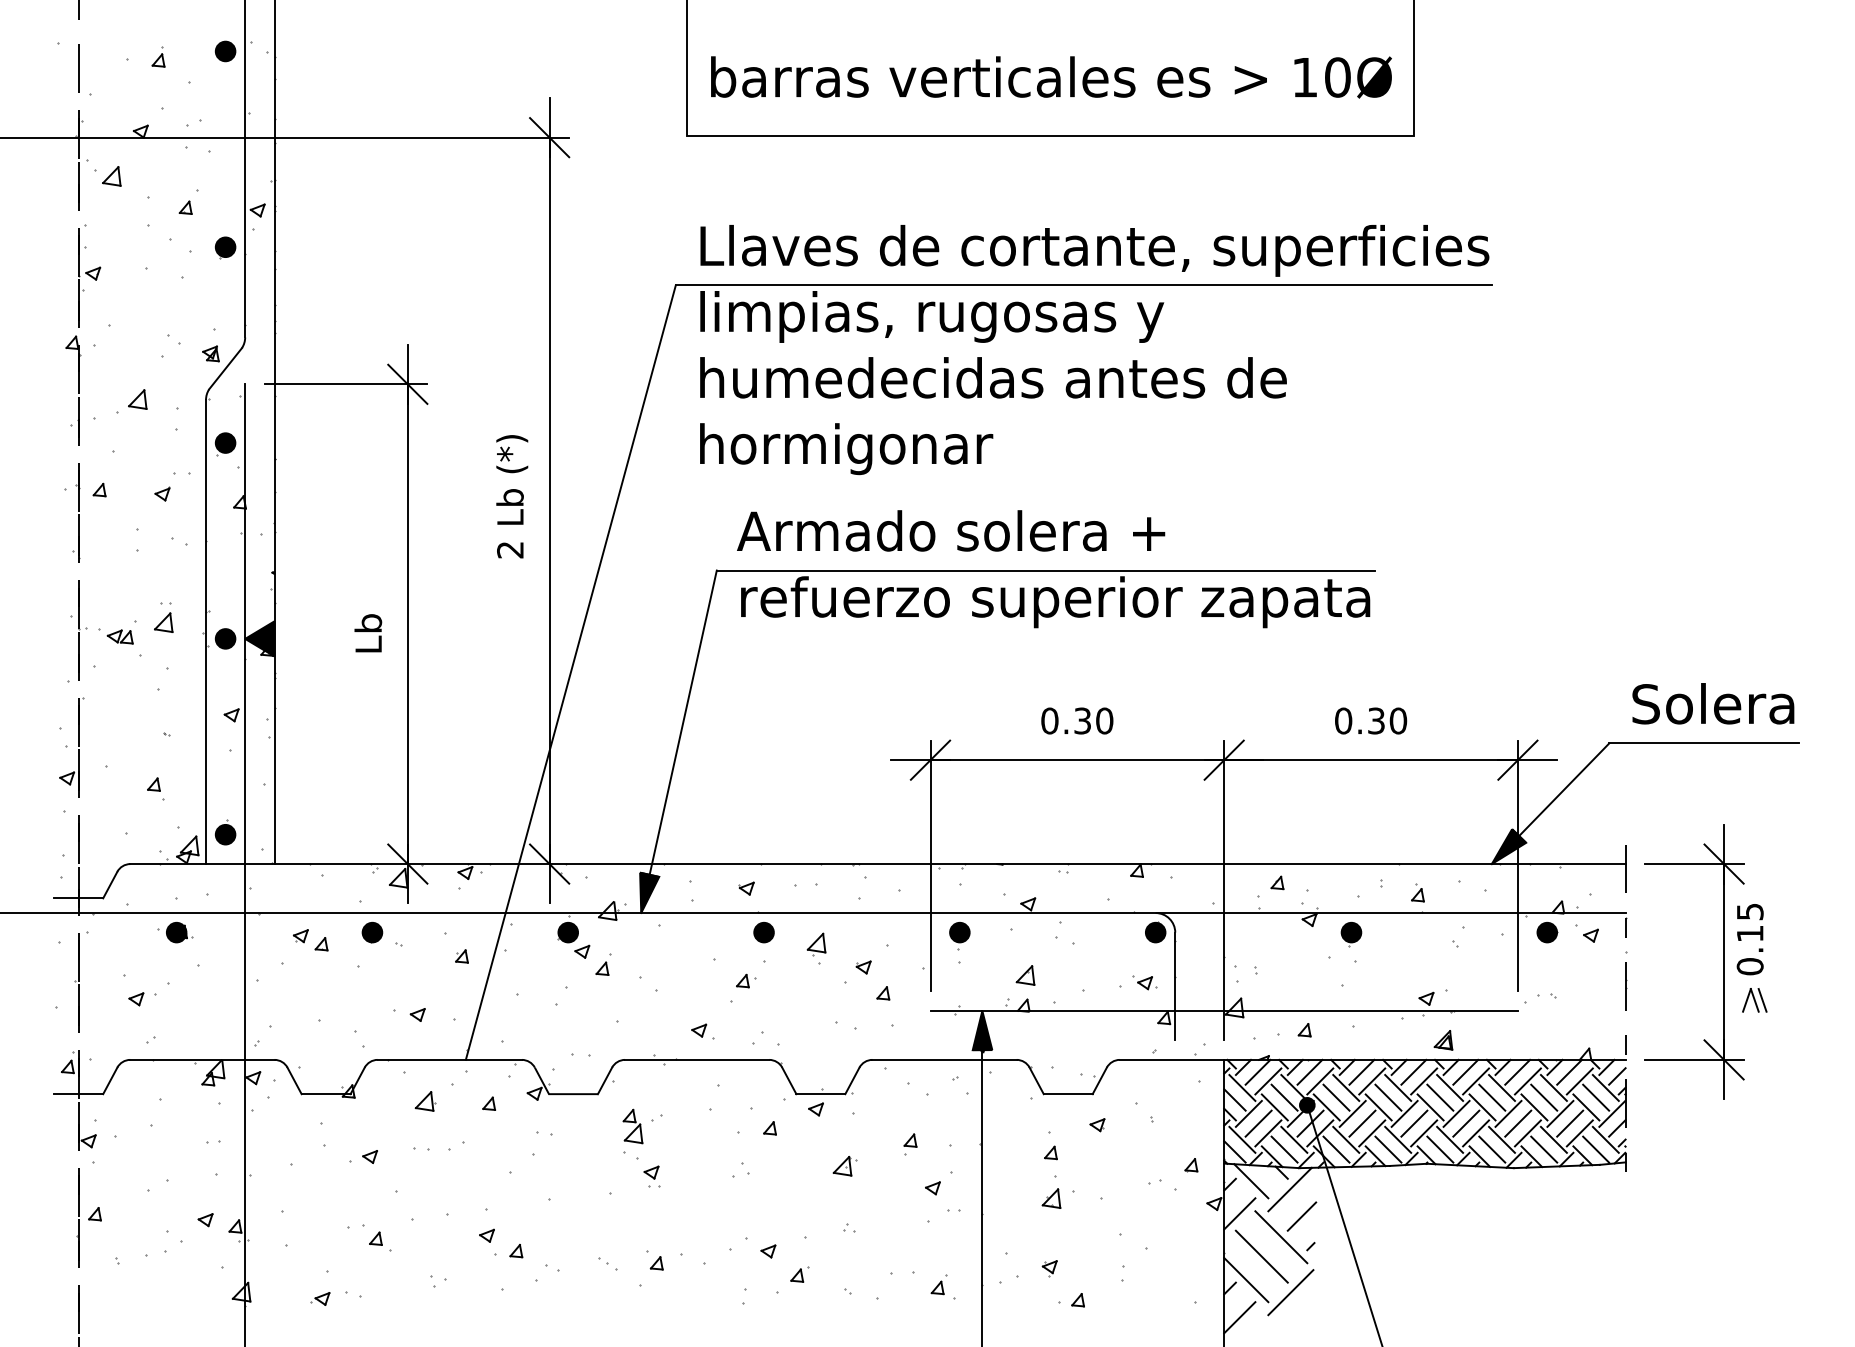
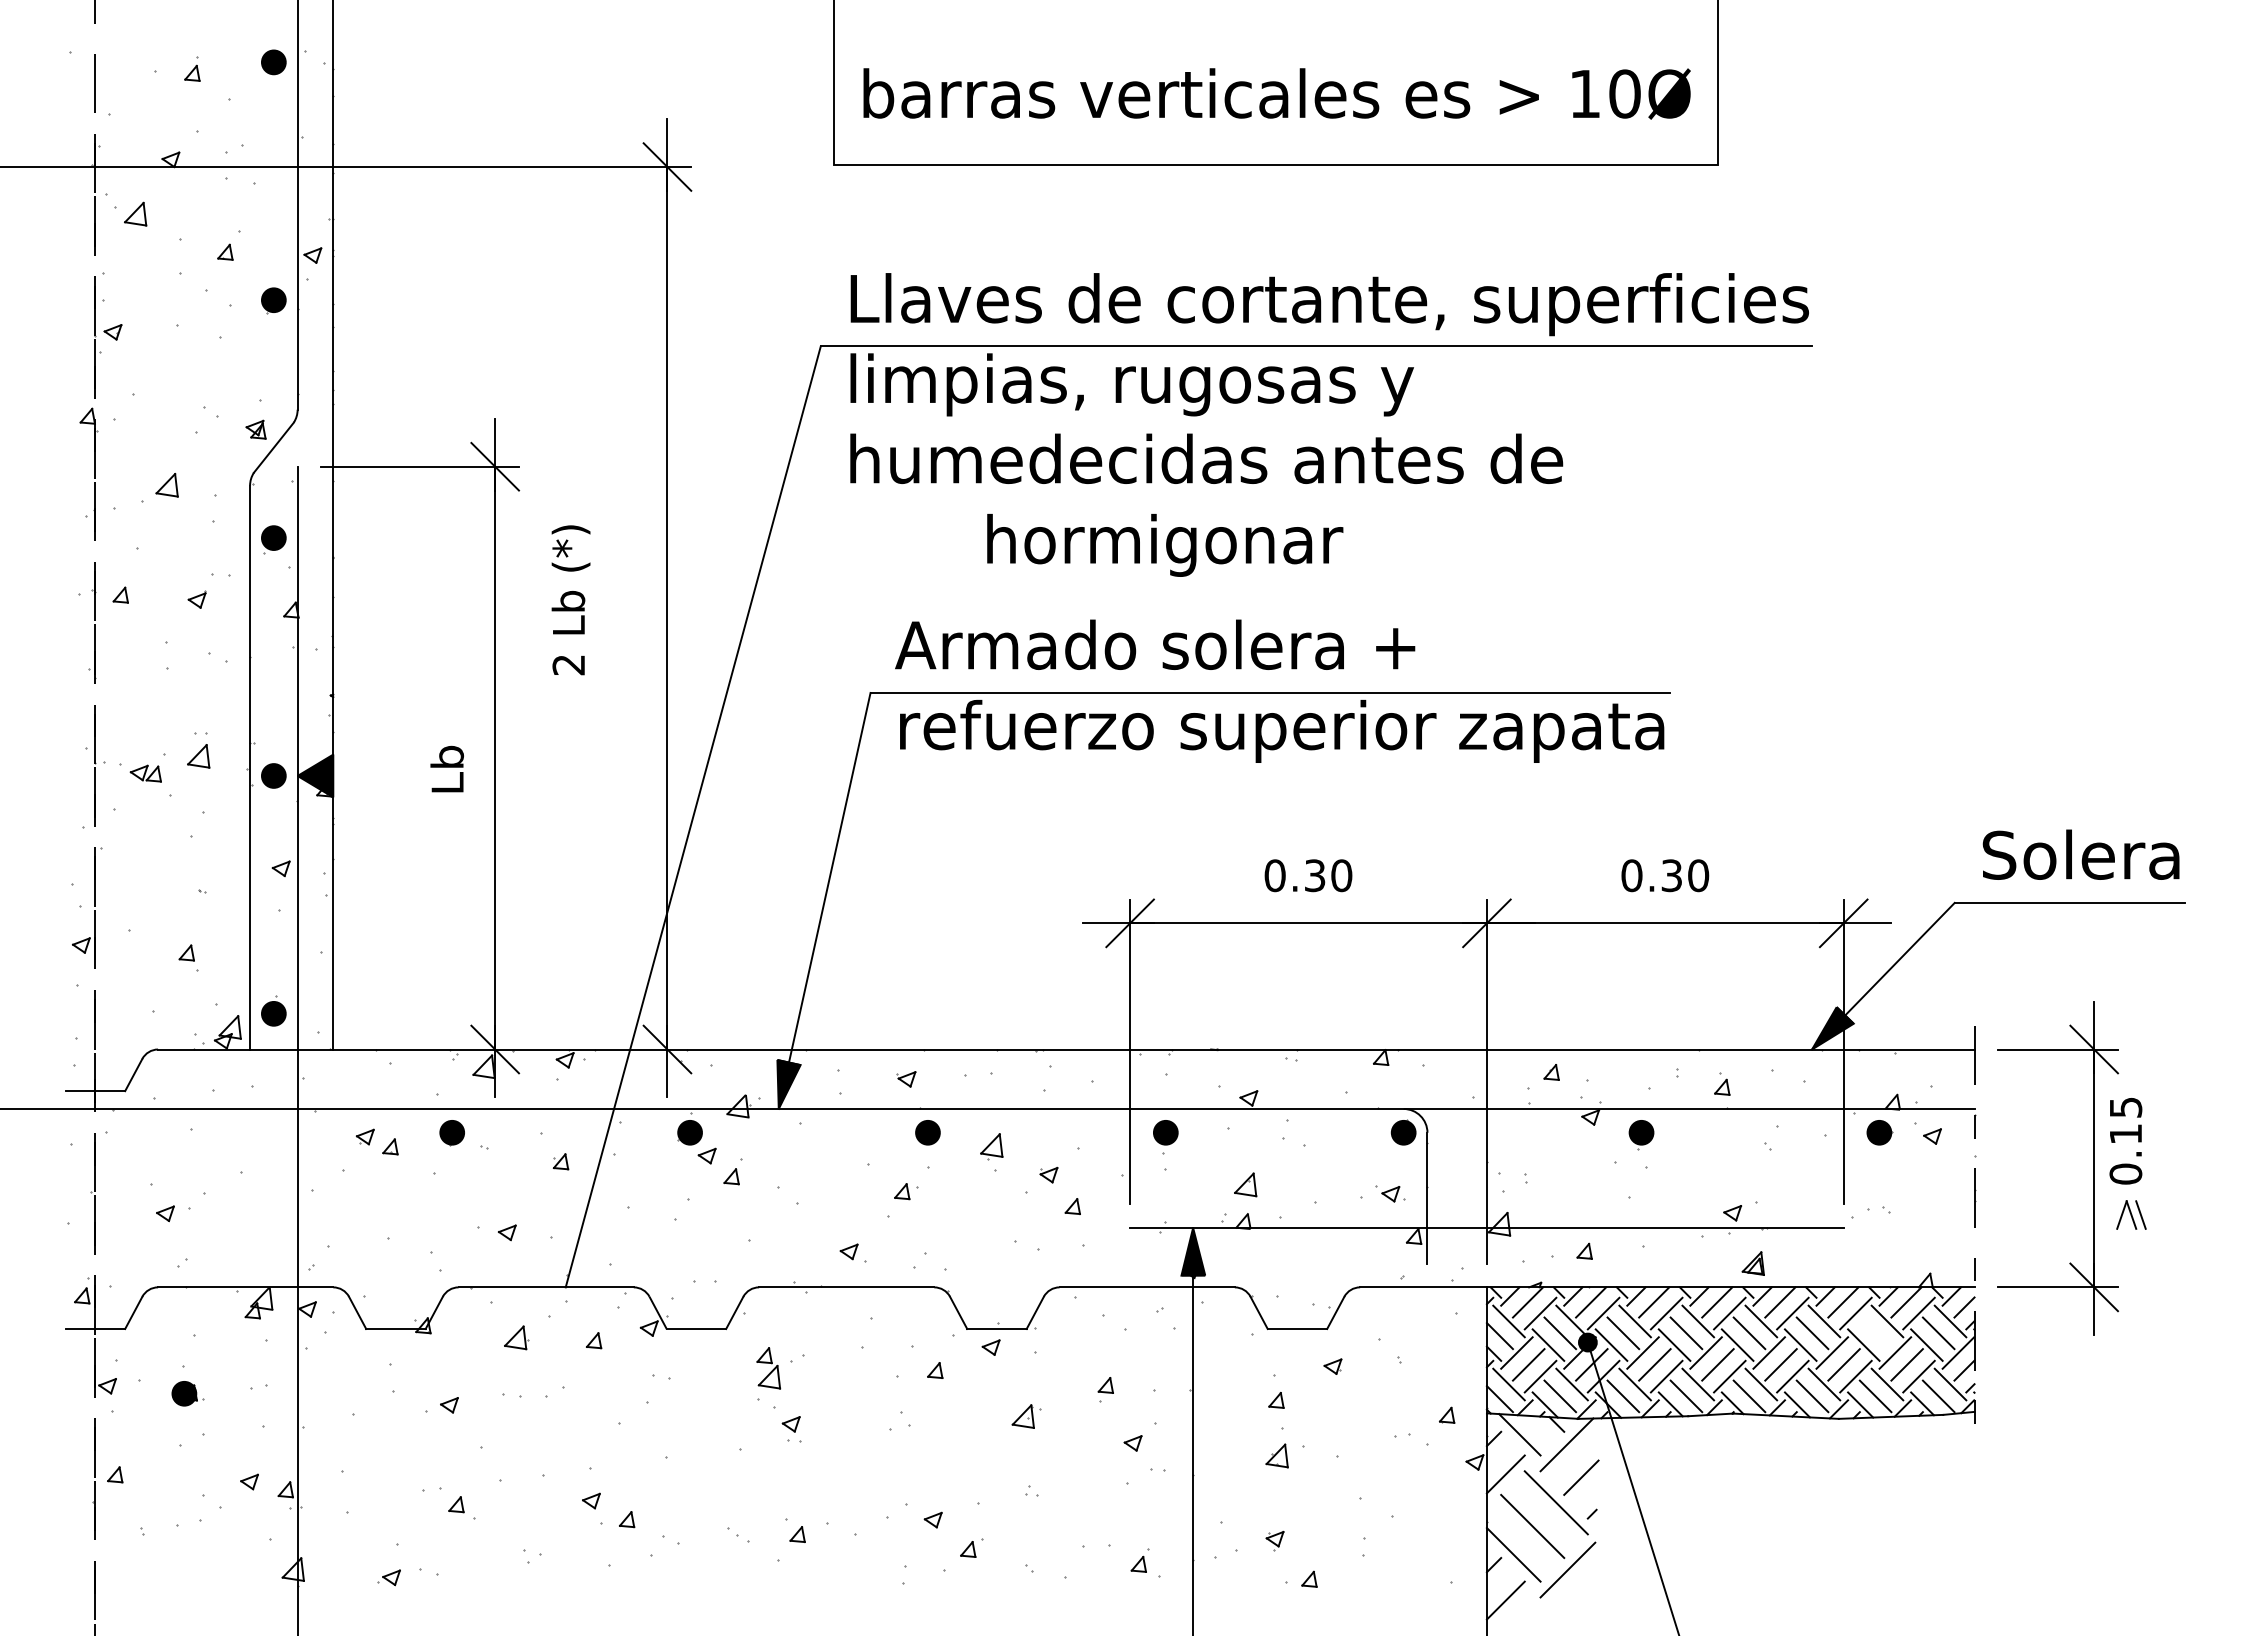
text: (846, 449) -> (1165, 545), moved
text: (511, 496) -> (570, 600), moved
part: (179, 932) -> (187, 1393), moved
line: (1544, 1097) -> (1875, 1333), removed

